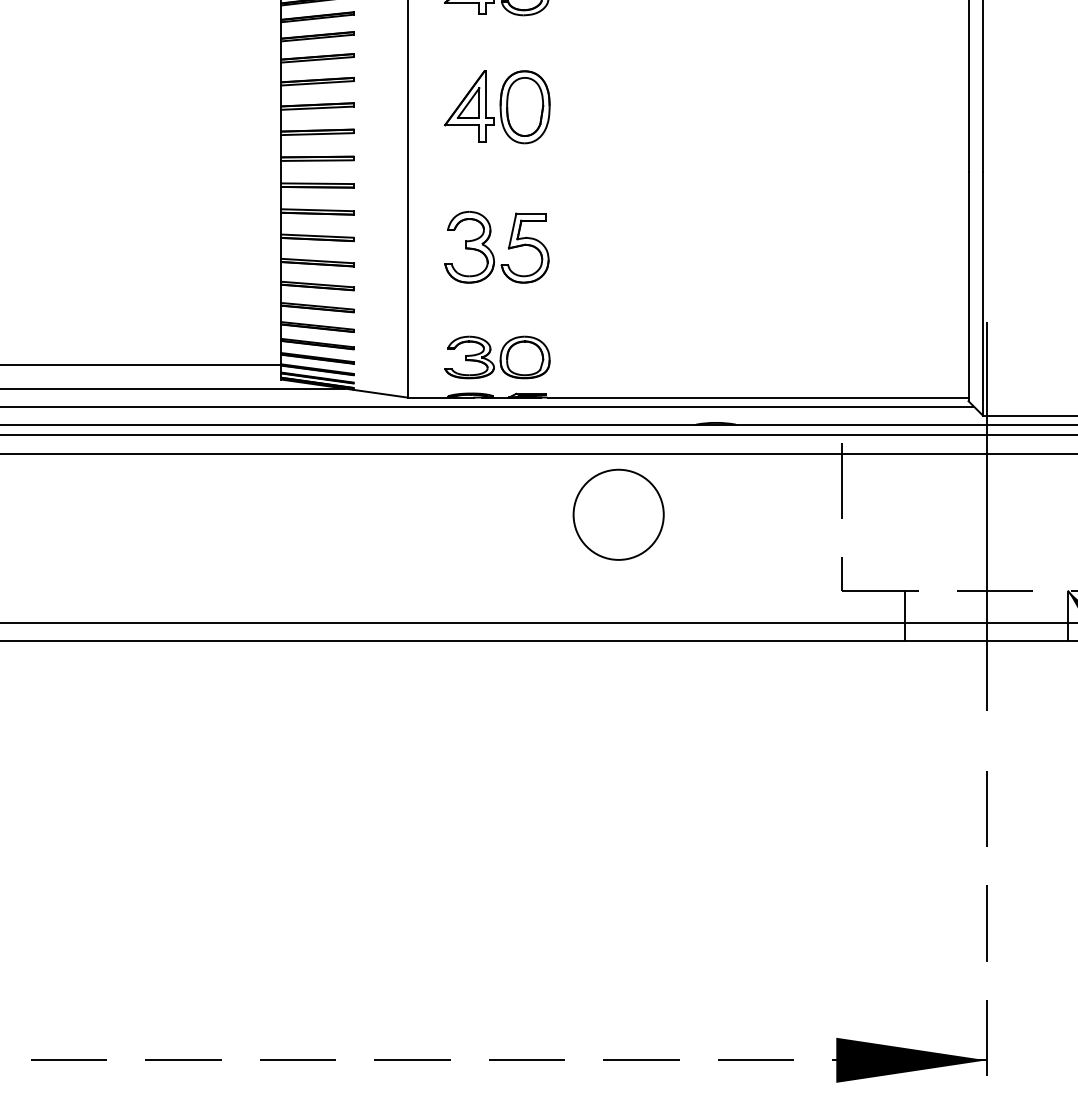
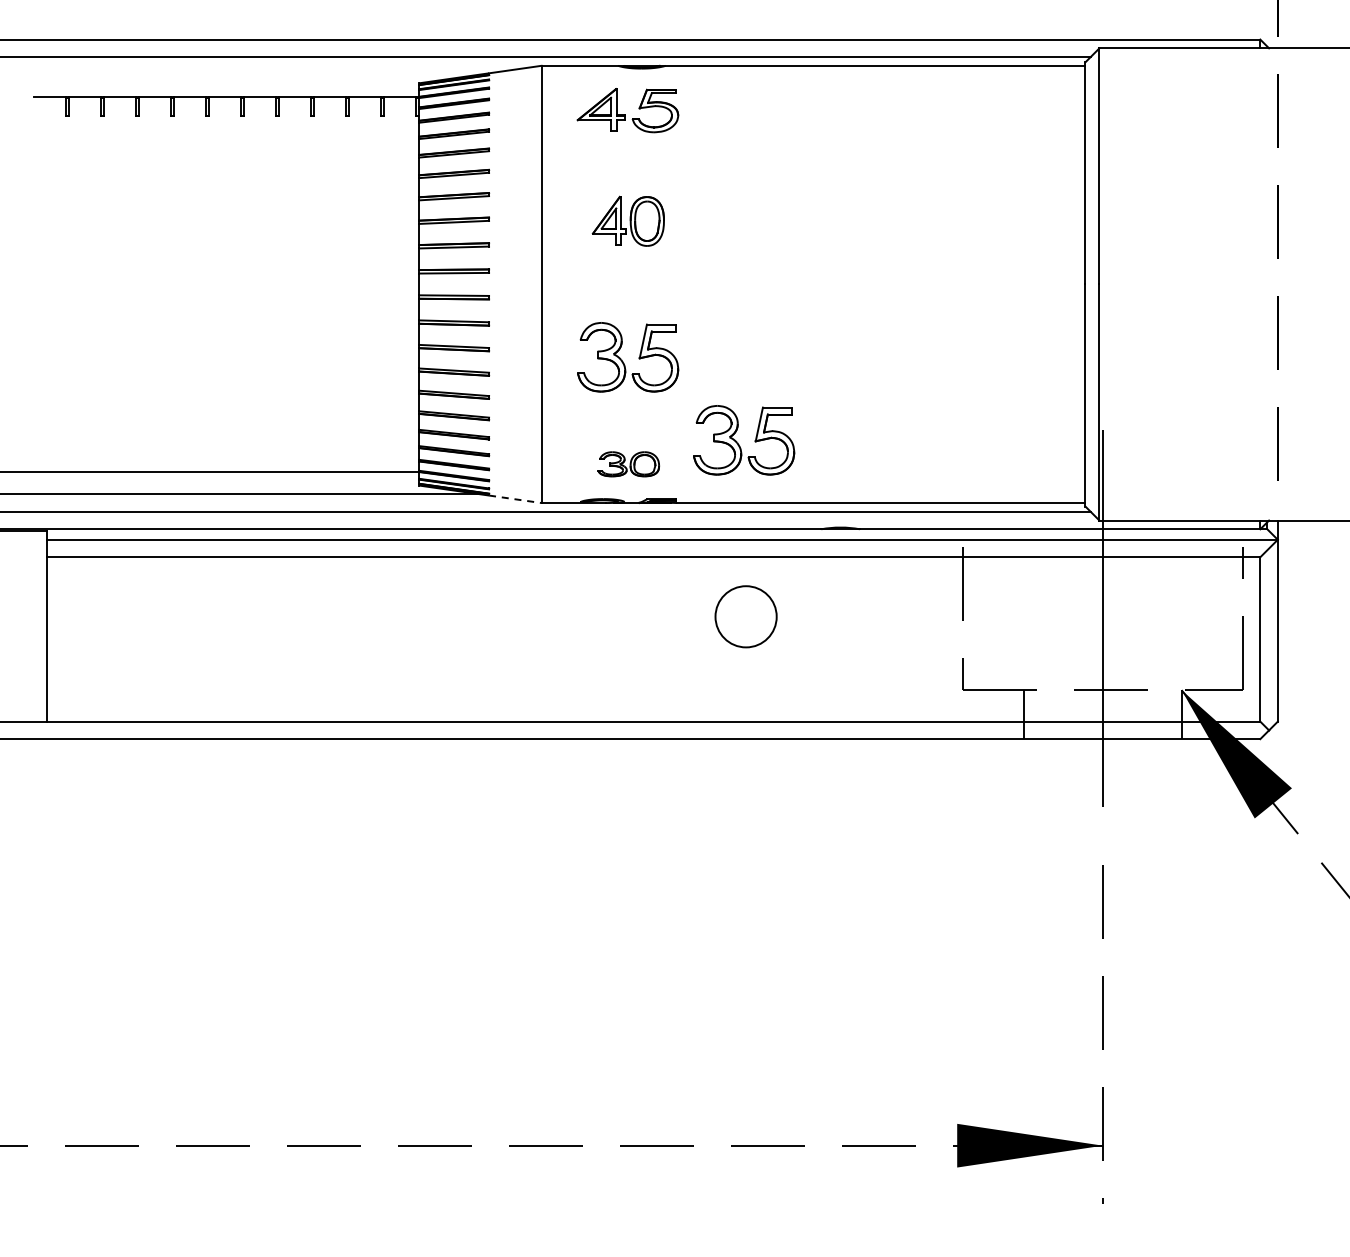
part: (497, 107) -> (628, 221), size x0.7
part: (611, 337) -> (739, 444), added
part: (497, 357) -> (628, 464), size x0.6
line: (380, 393) -> (515, 499), solid -> dashed
circle: (618, 514) -> (745, 616), size x0.7

